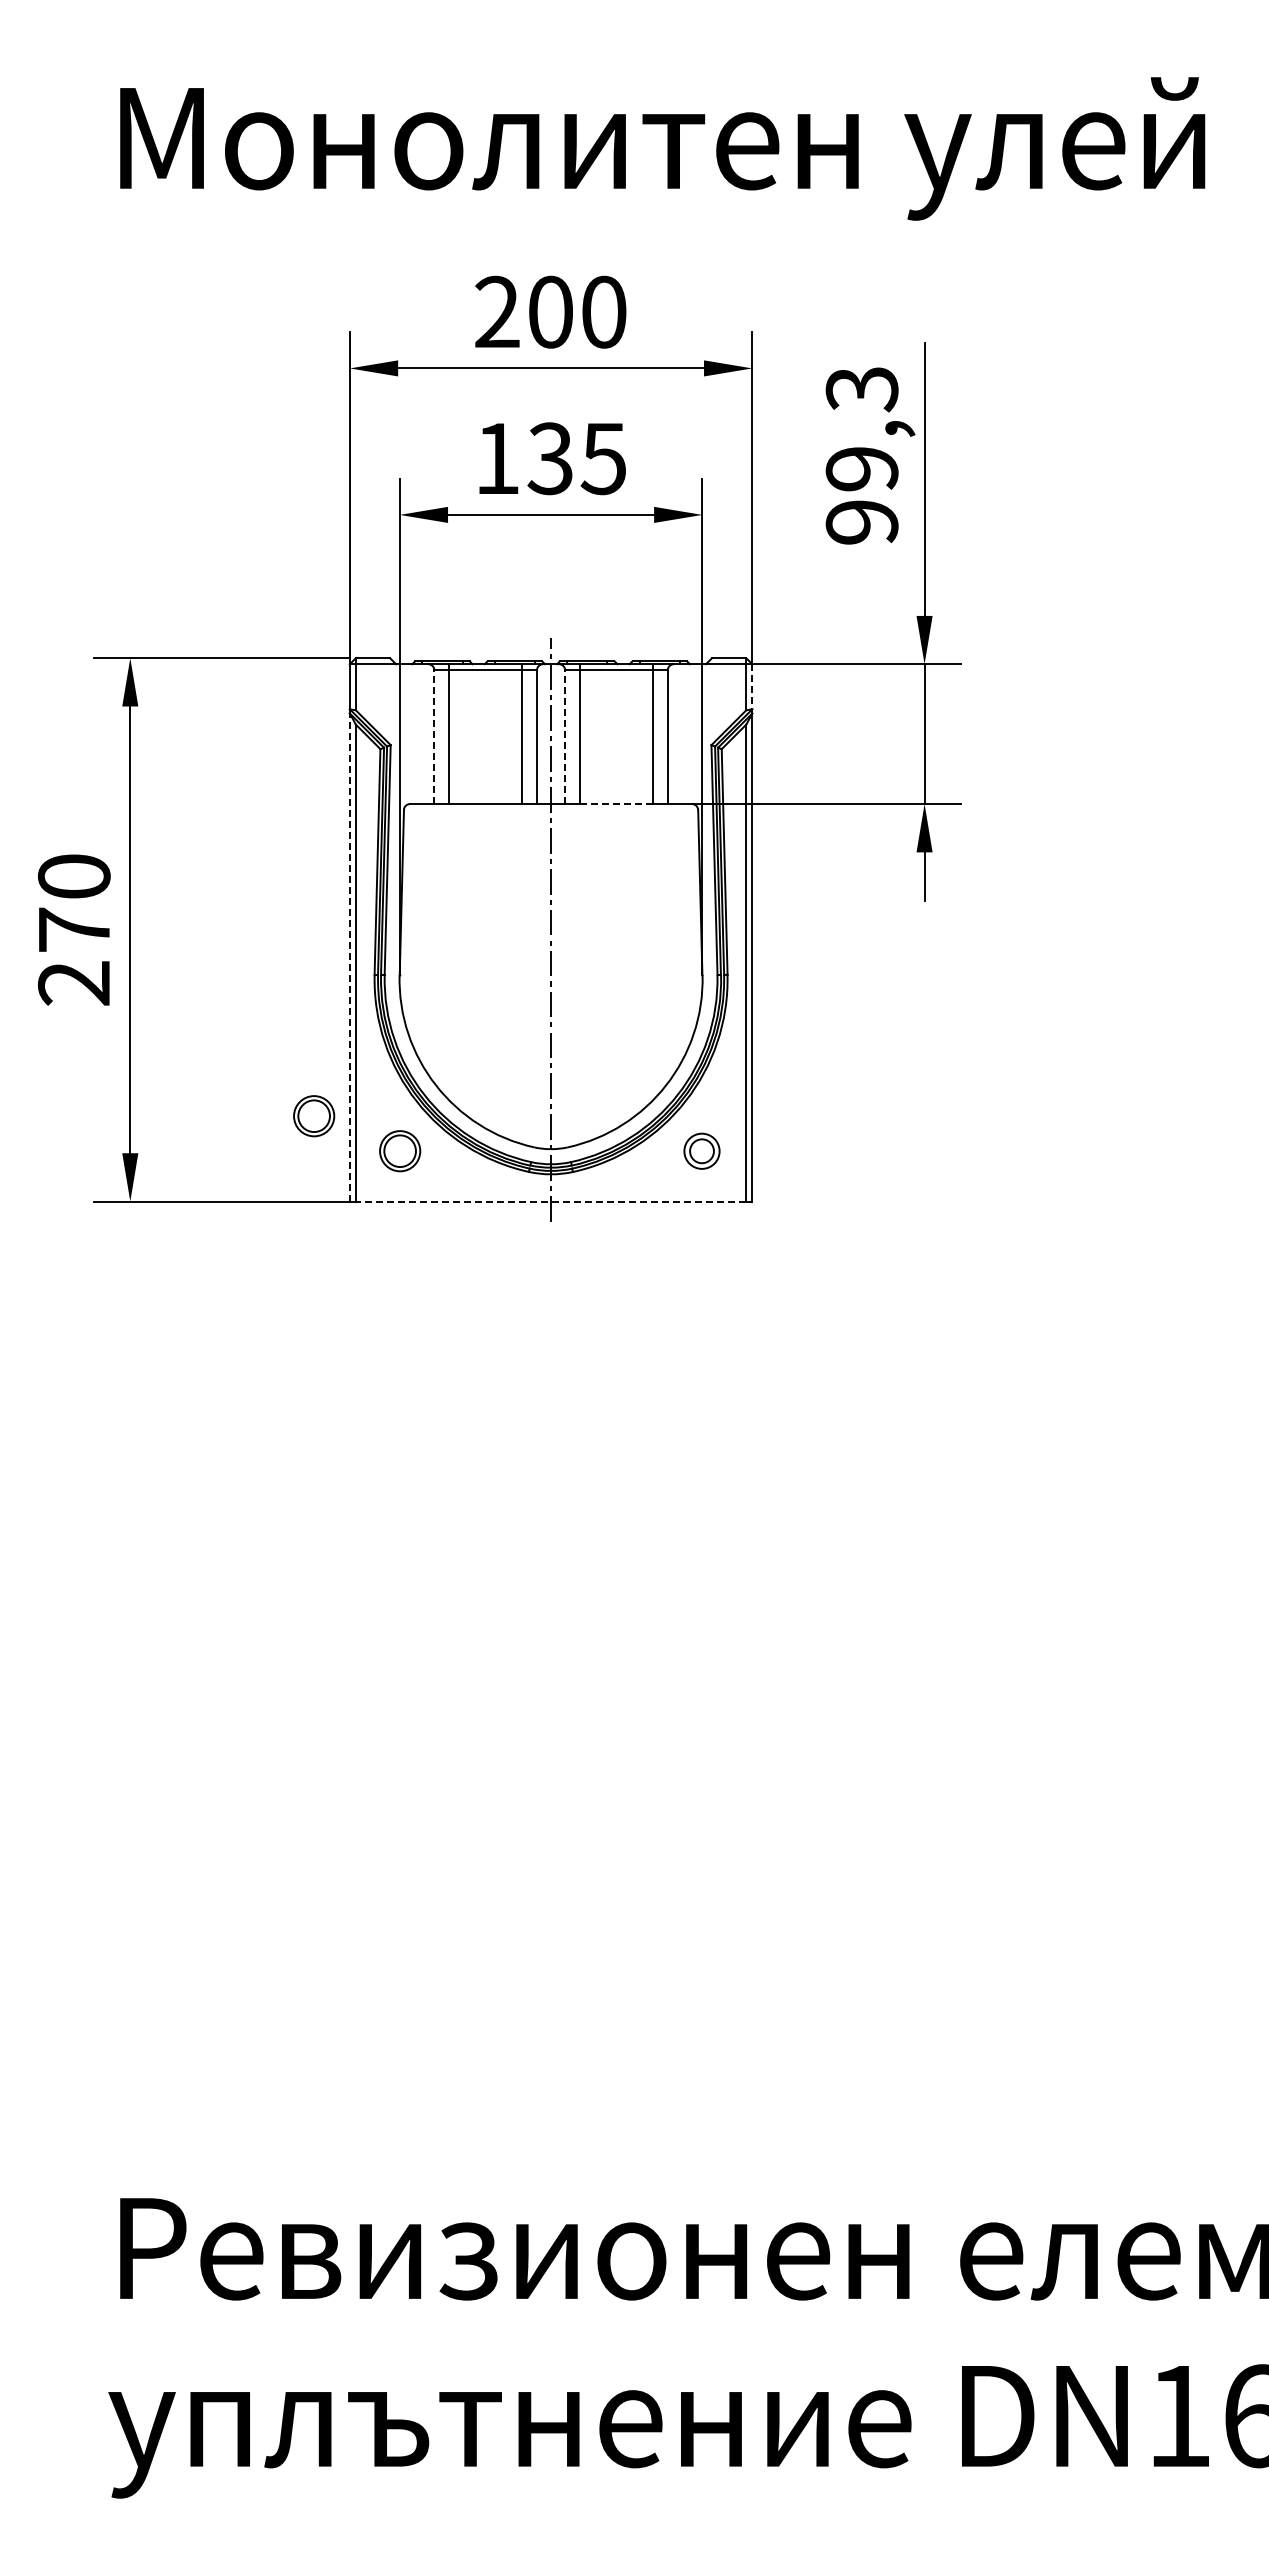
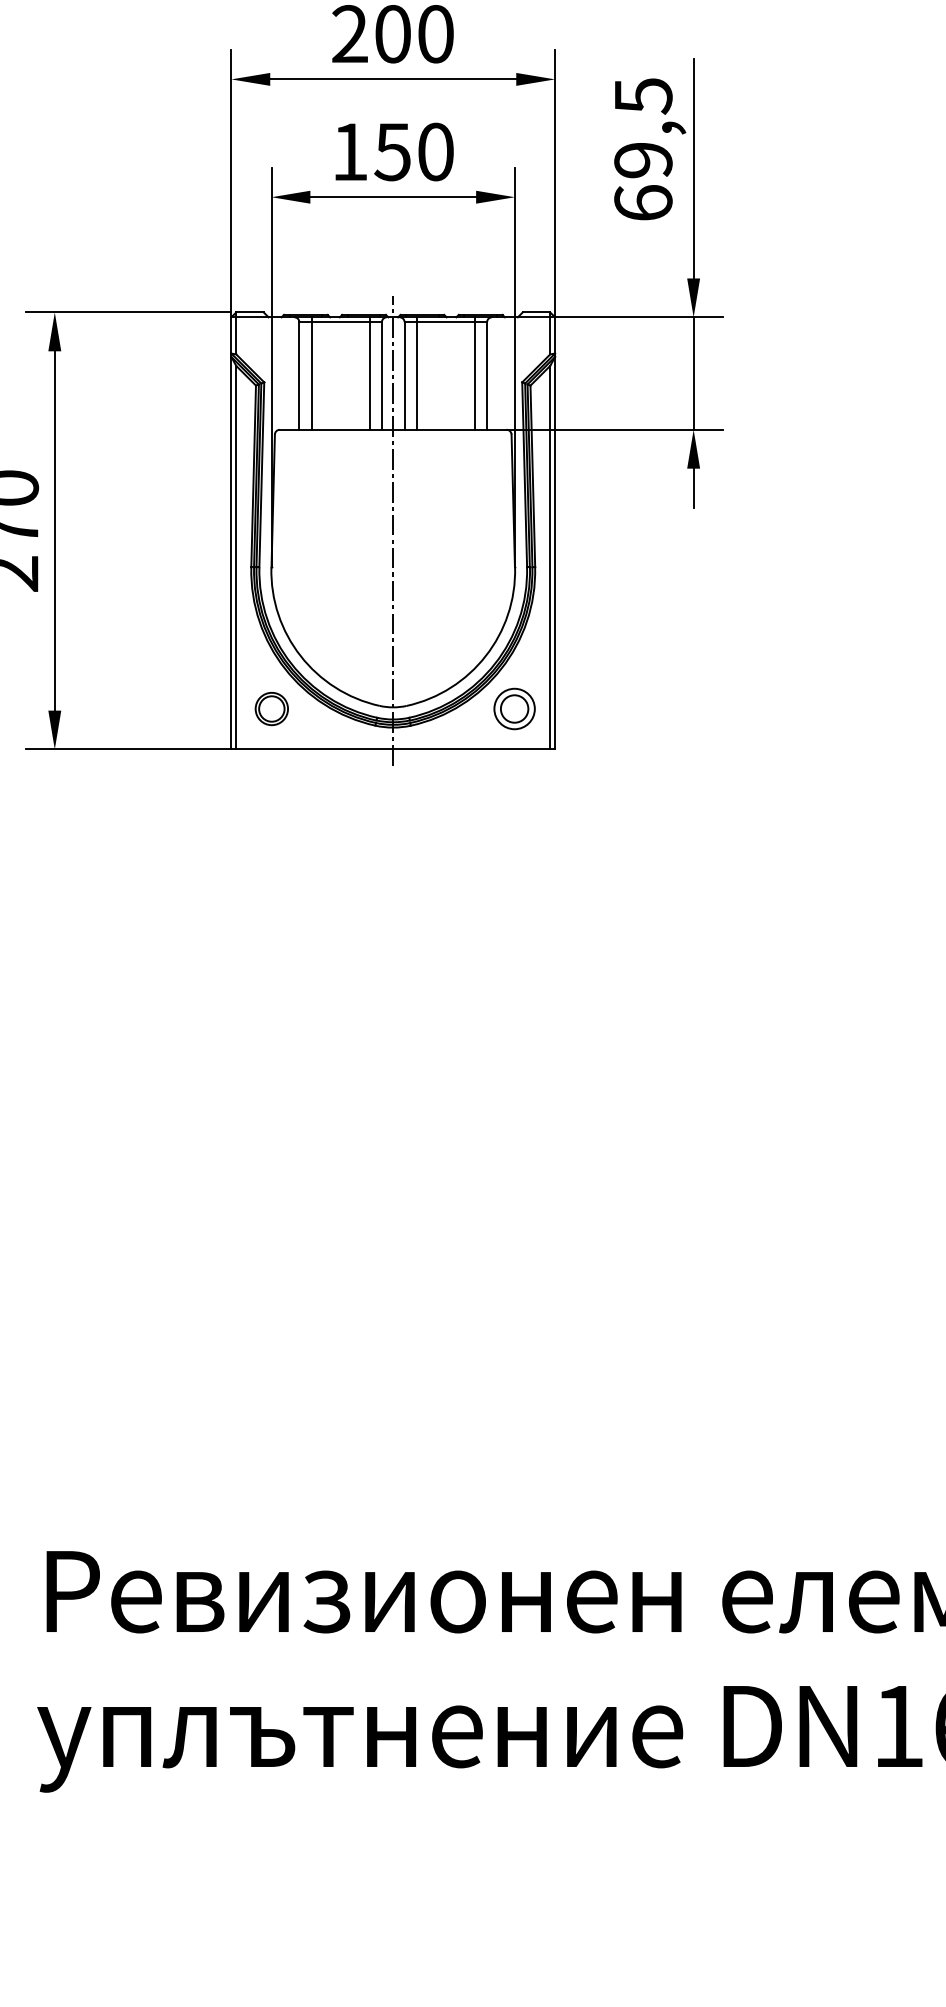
text: (861, 455) -> (642, 149), 99,3 -> 69,5
text: (576, 458) -> (413, 151), 135 -> 150
line: (752, 686) -> (555, 335), dashed -> solid
line: (434, 737) -> (299, 376), dashed -> solid
line: (565, 737) -> (404, 376), dashed -> solid
line: (615, 804) -> (445, 430), dashed -> solid
line: (349, 957) -> (231, 553), dashed -> solid
part: (314, 1116) -> (202, 681), removed
part: (701, 1151) -> (514, 709), size x1.43
line: (550, 1201) -> (392, 749), dashed -> solid

